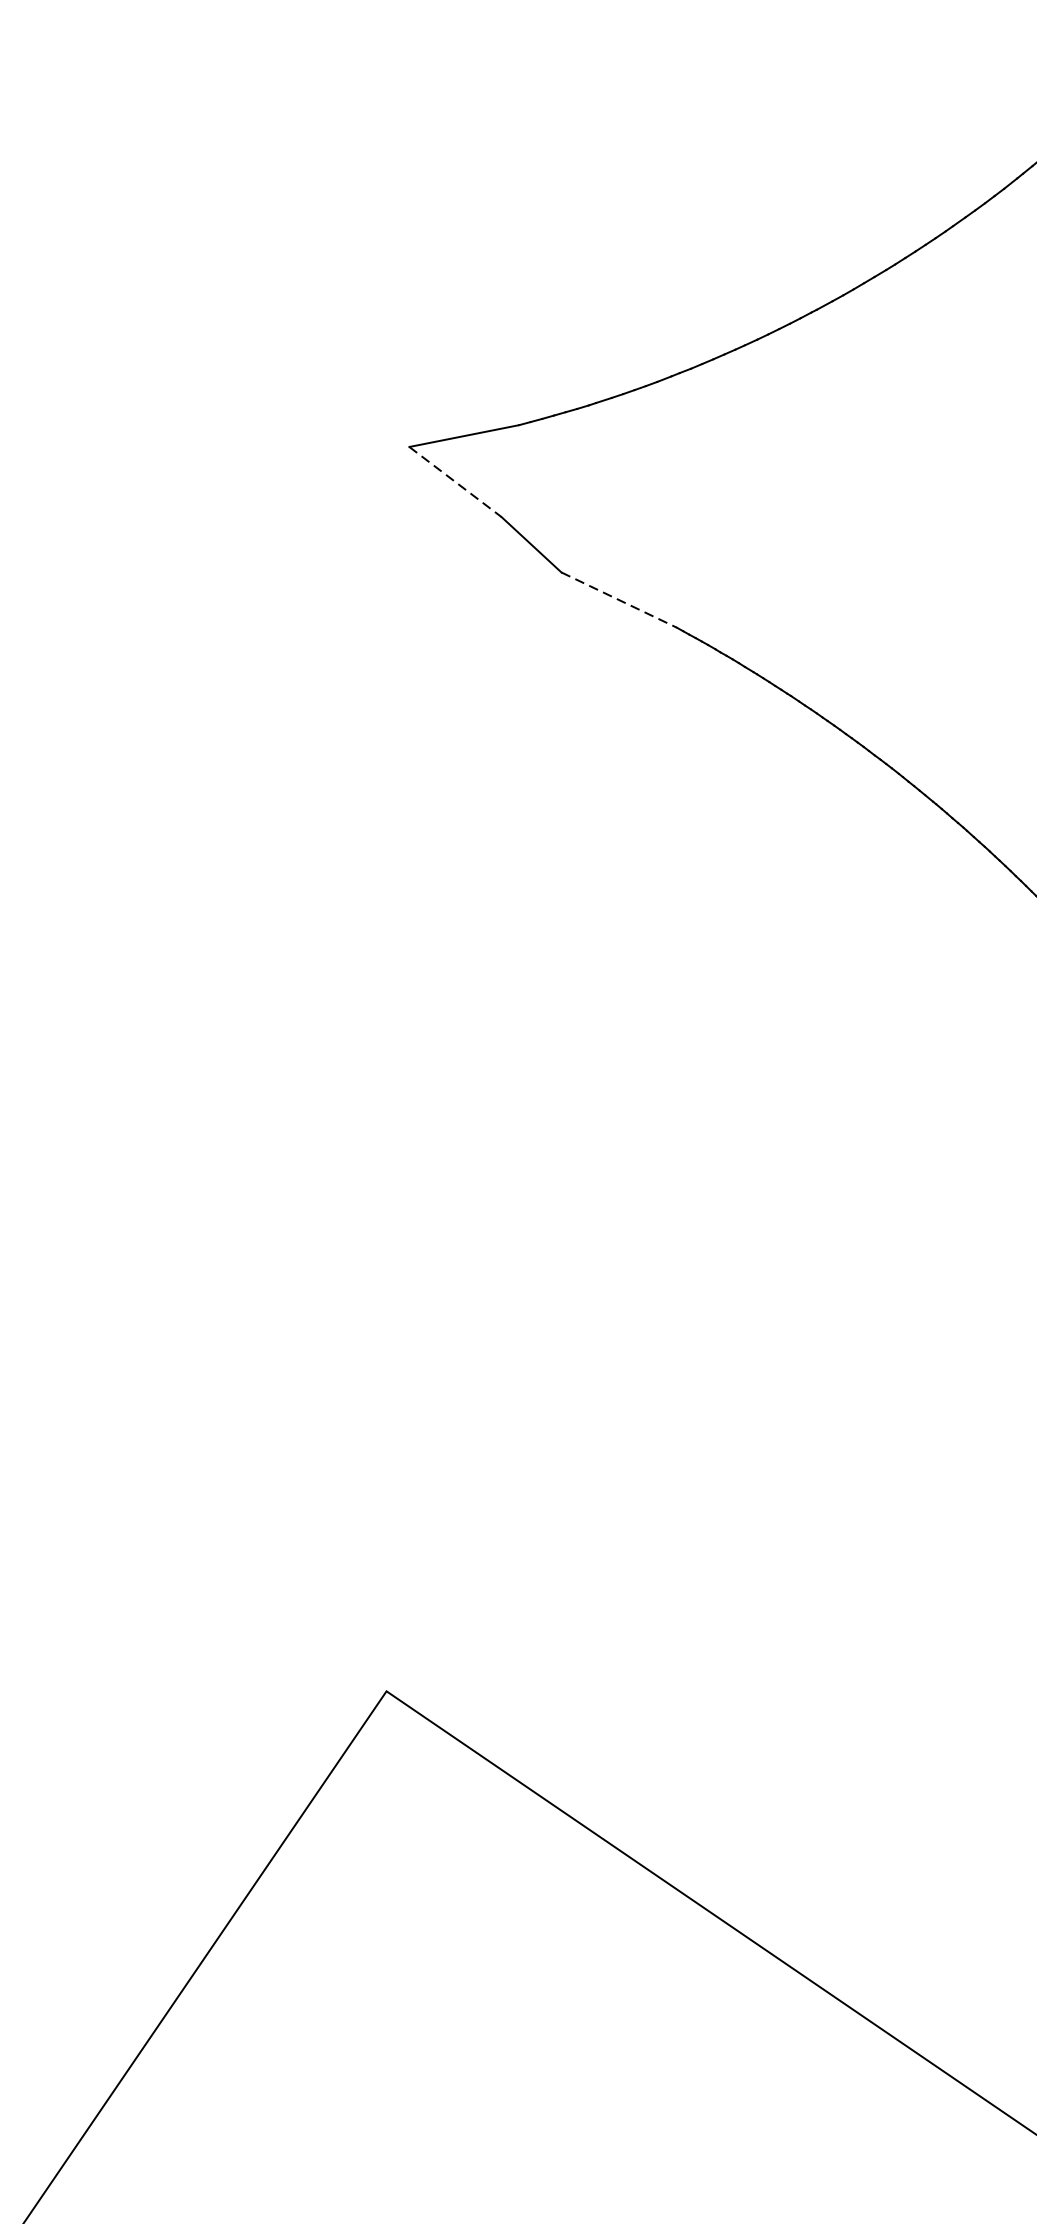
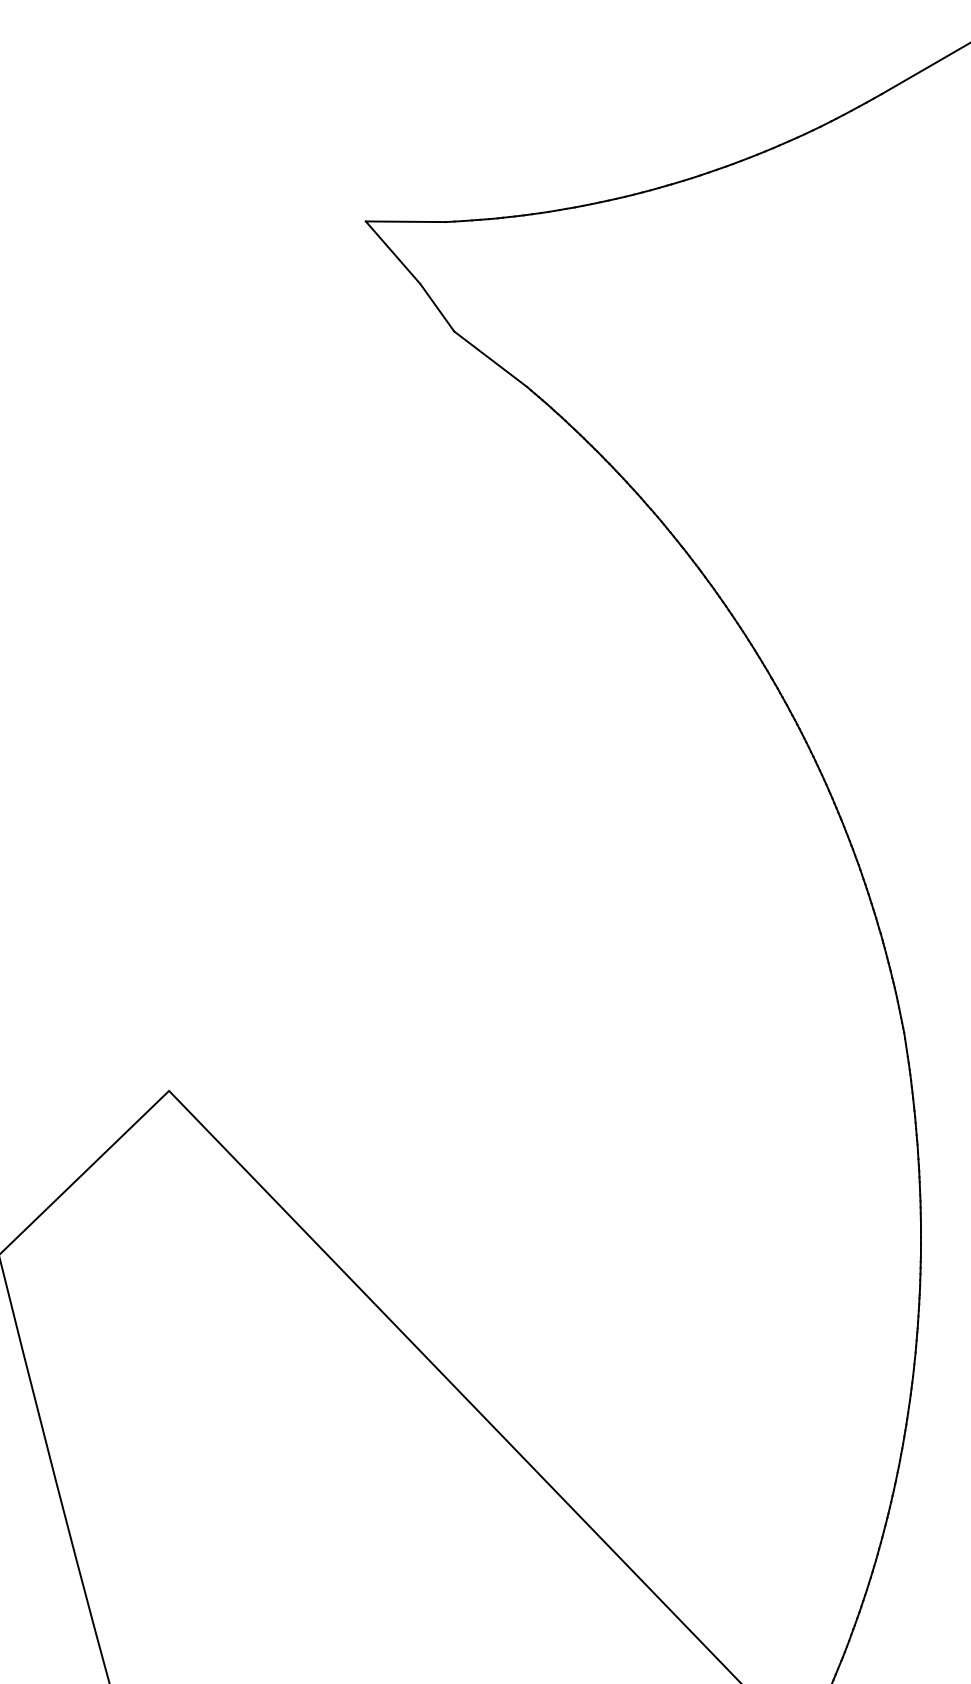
line: (456, 482) -> (393, 253), dashed -> solid
line: (618, 600) -> (490, 359), dashed -> solid

